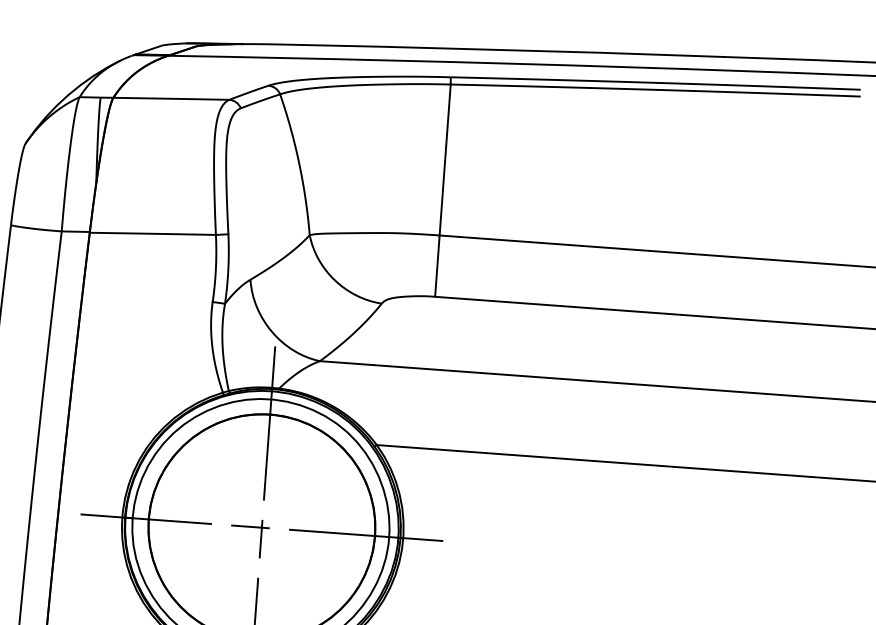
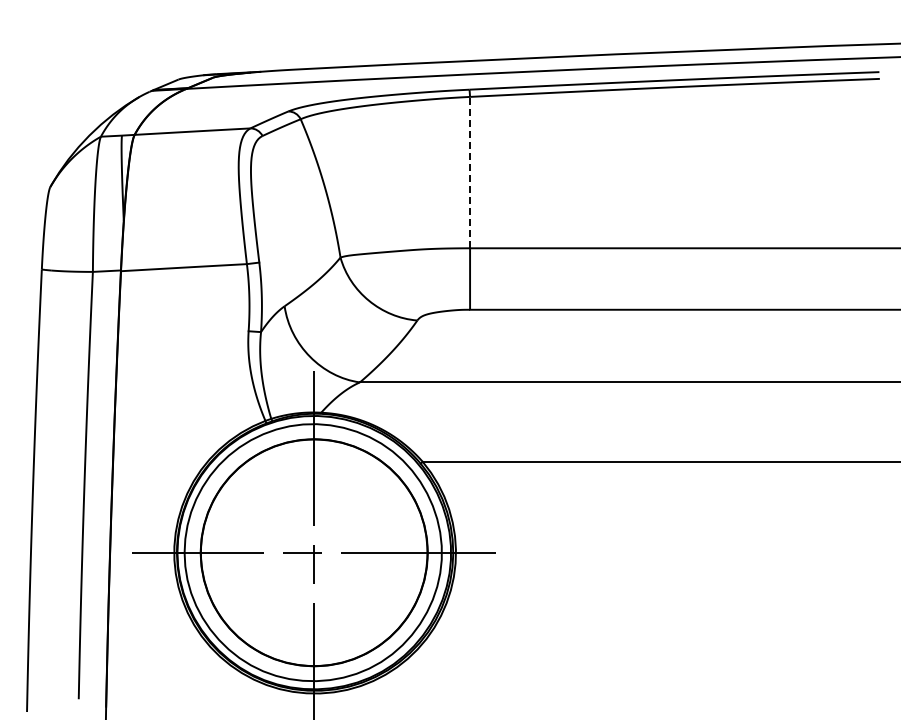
line: (445, 159) -> (470, 172), solid -> dashed

